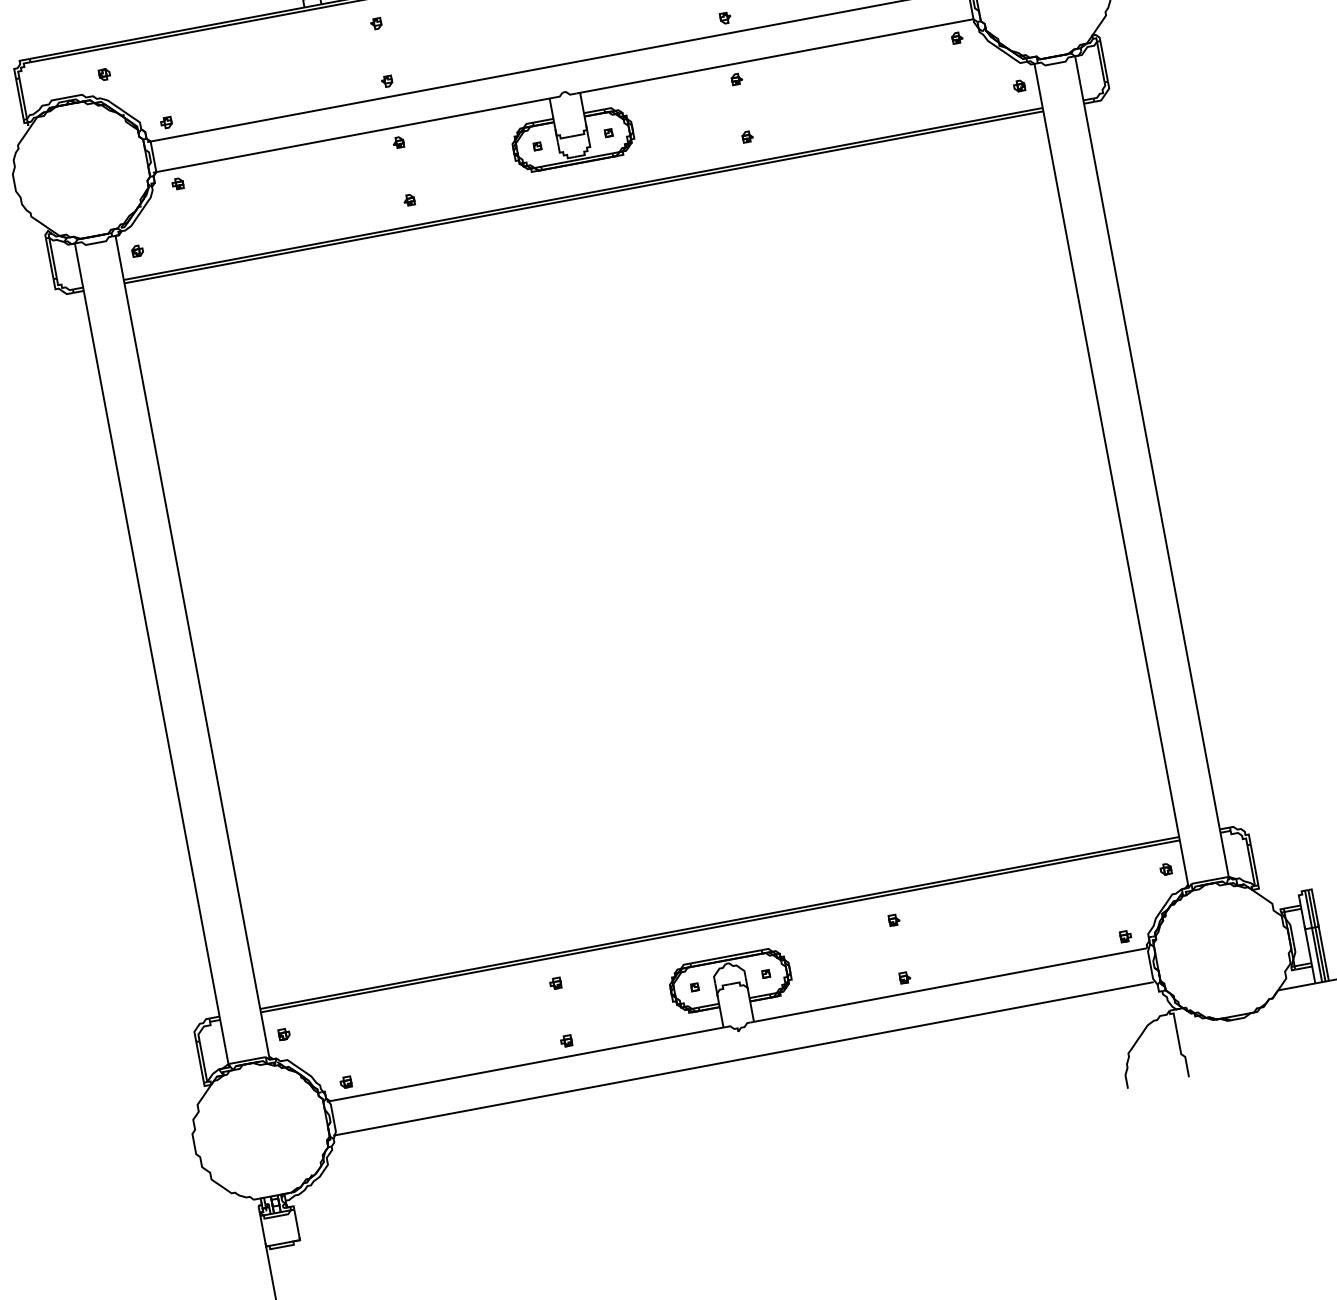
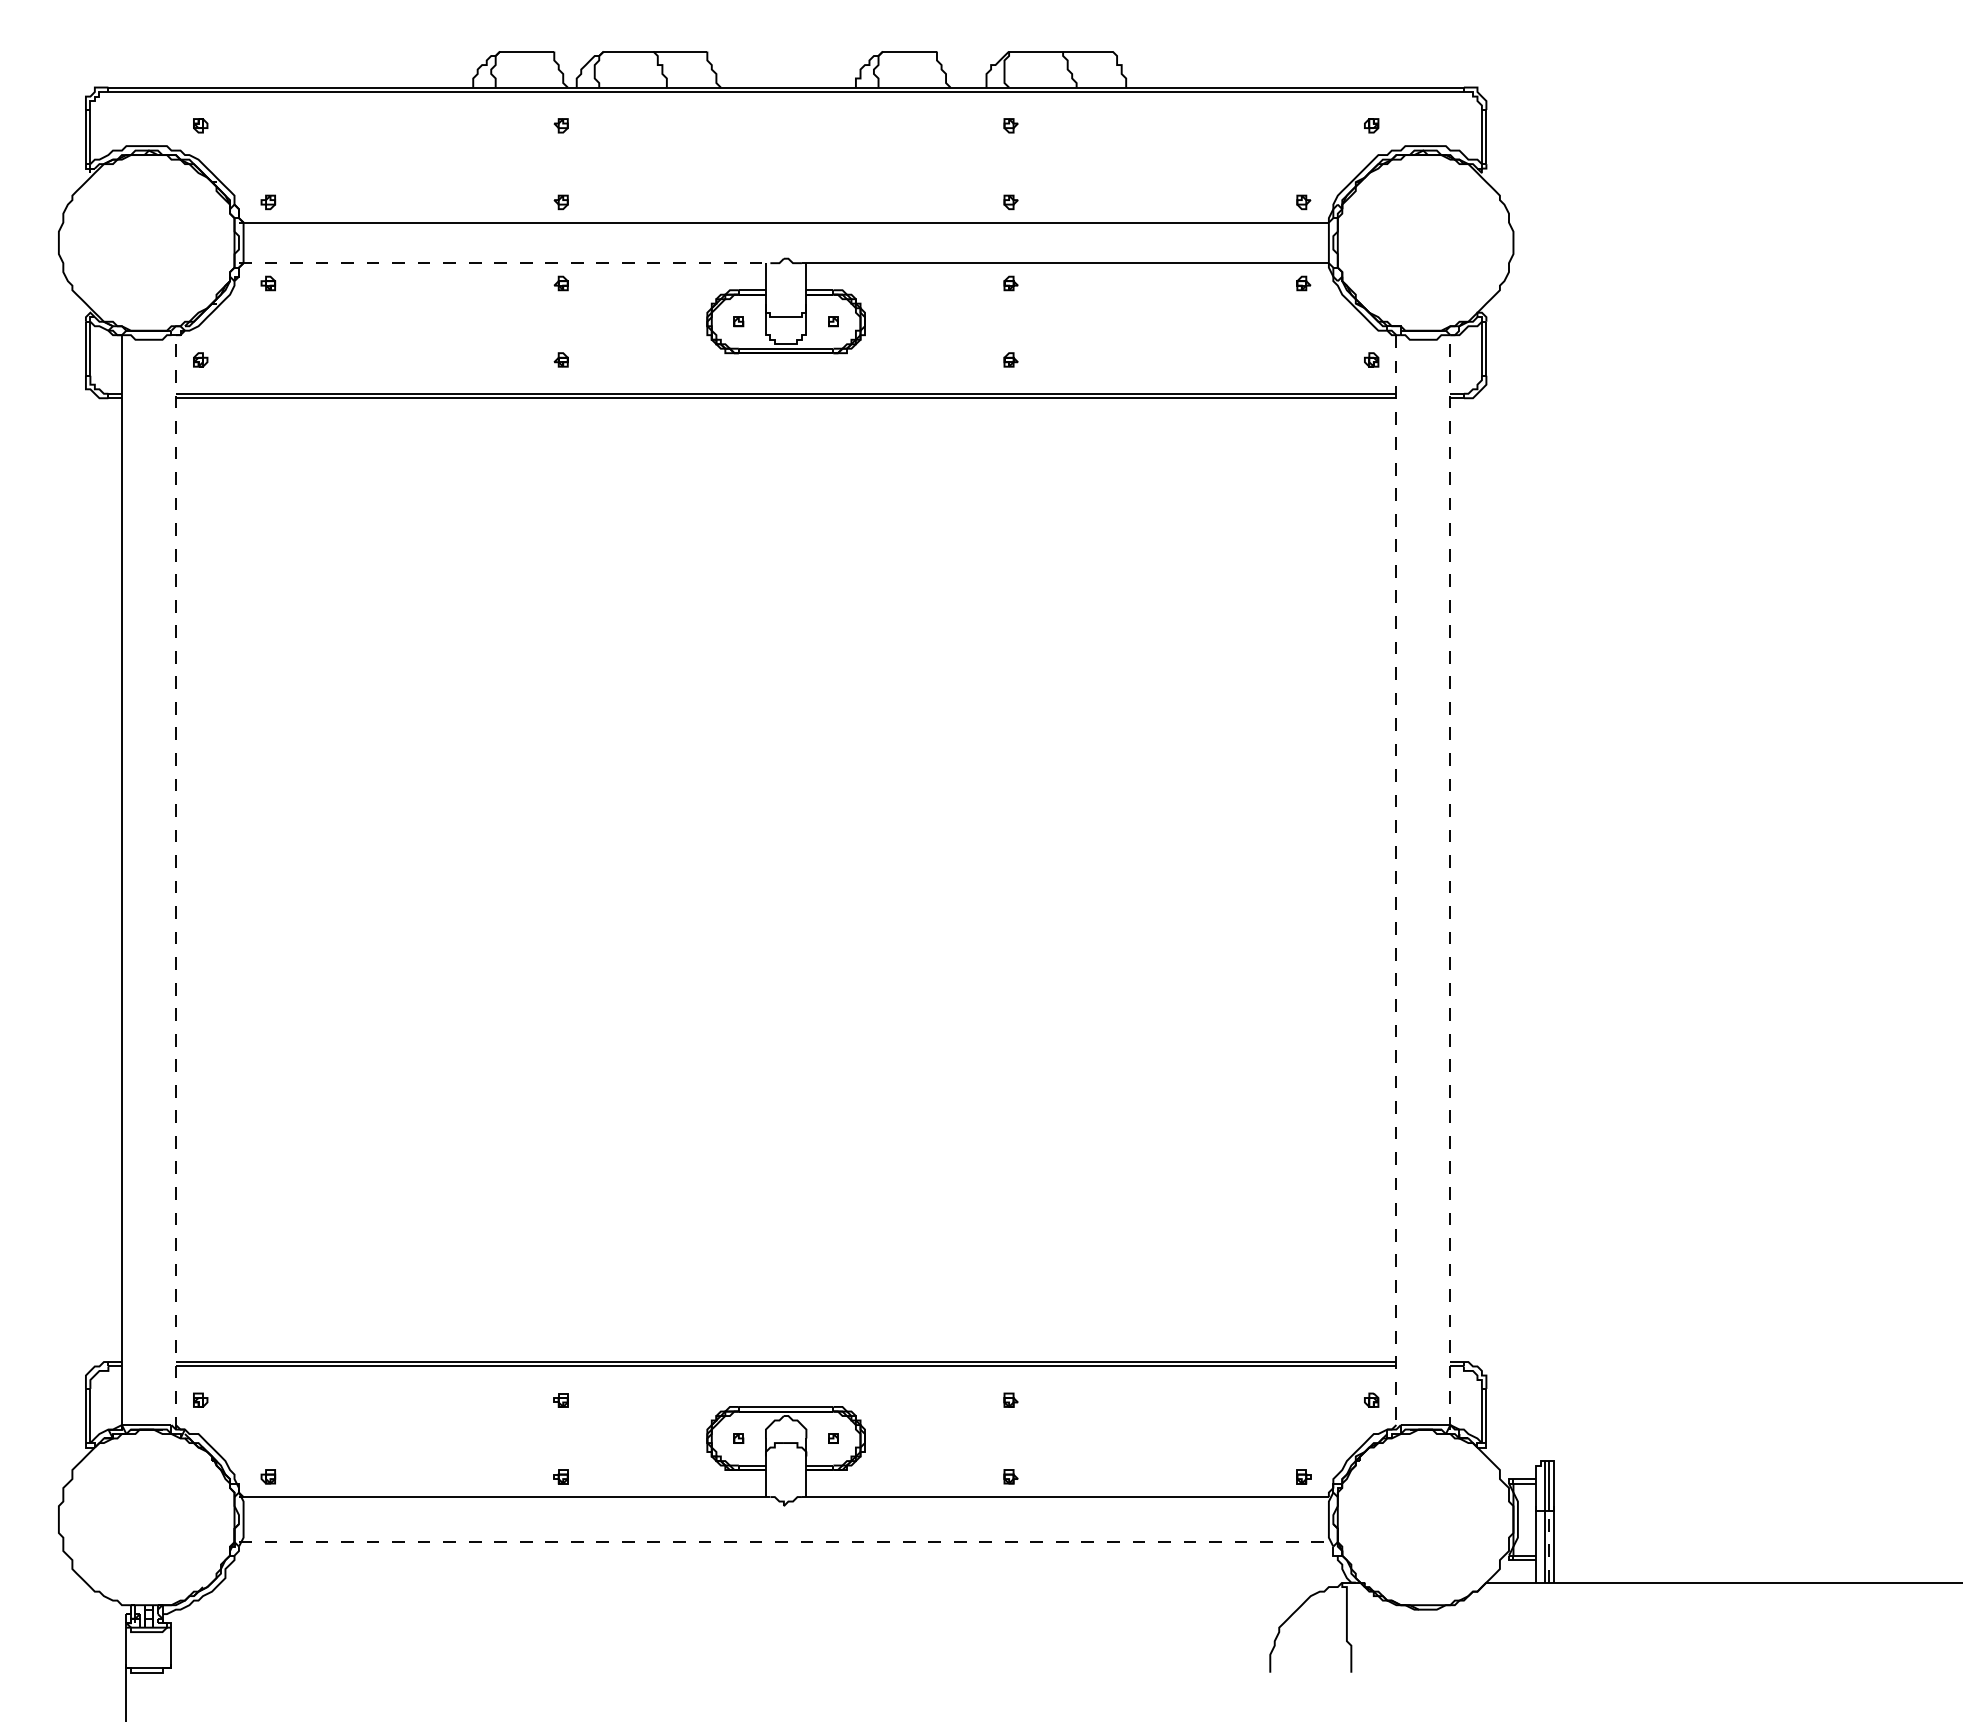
line: (352, 135) -> (504, 263), solid -> dashed
line: (1152, 467) -> (1450, 881), solid -> dashed
line: (1111, 475) -> (1396, 882), solid -> dashed
line: (192, 647) -> (175, 881), solid -> dashed
line: (1320, 954) -> (1549, 1546), solid -> dashed
line: (743, 1059) -> (783, 1542), solid -> dashed

